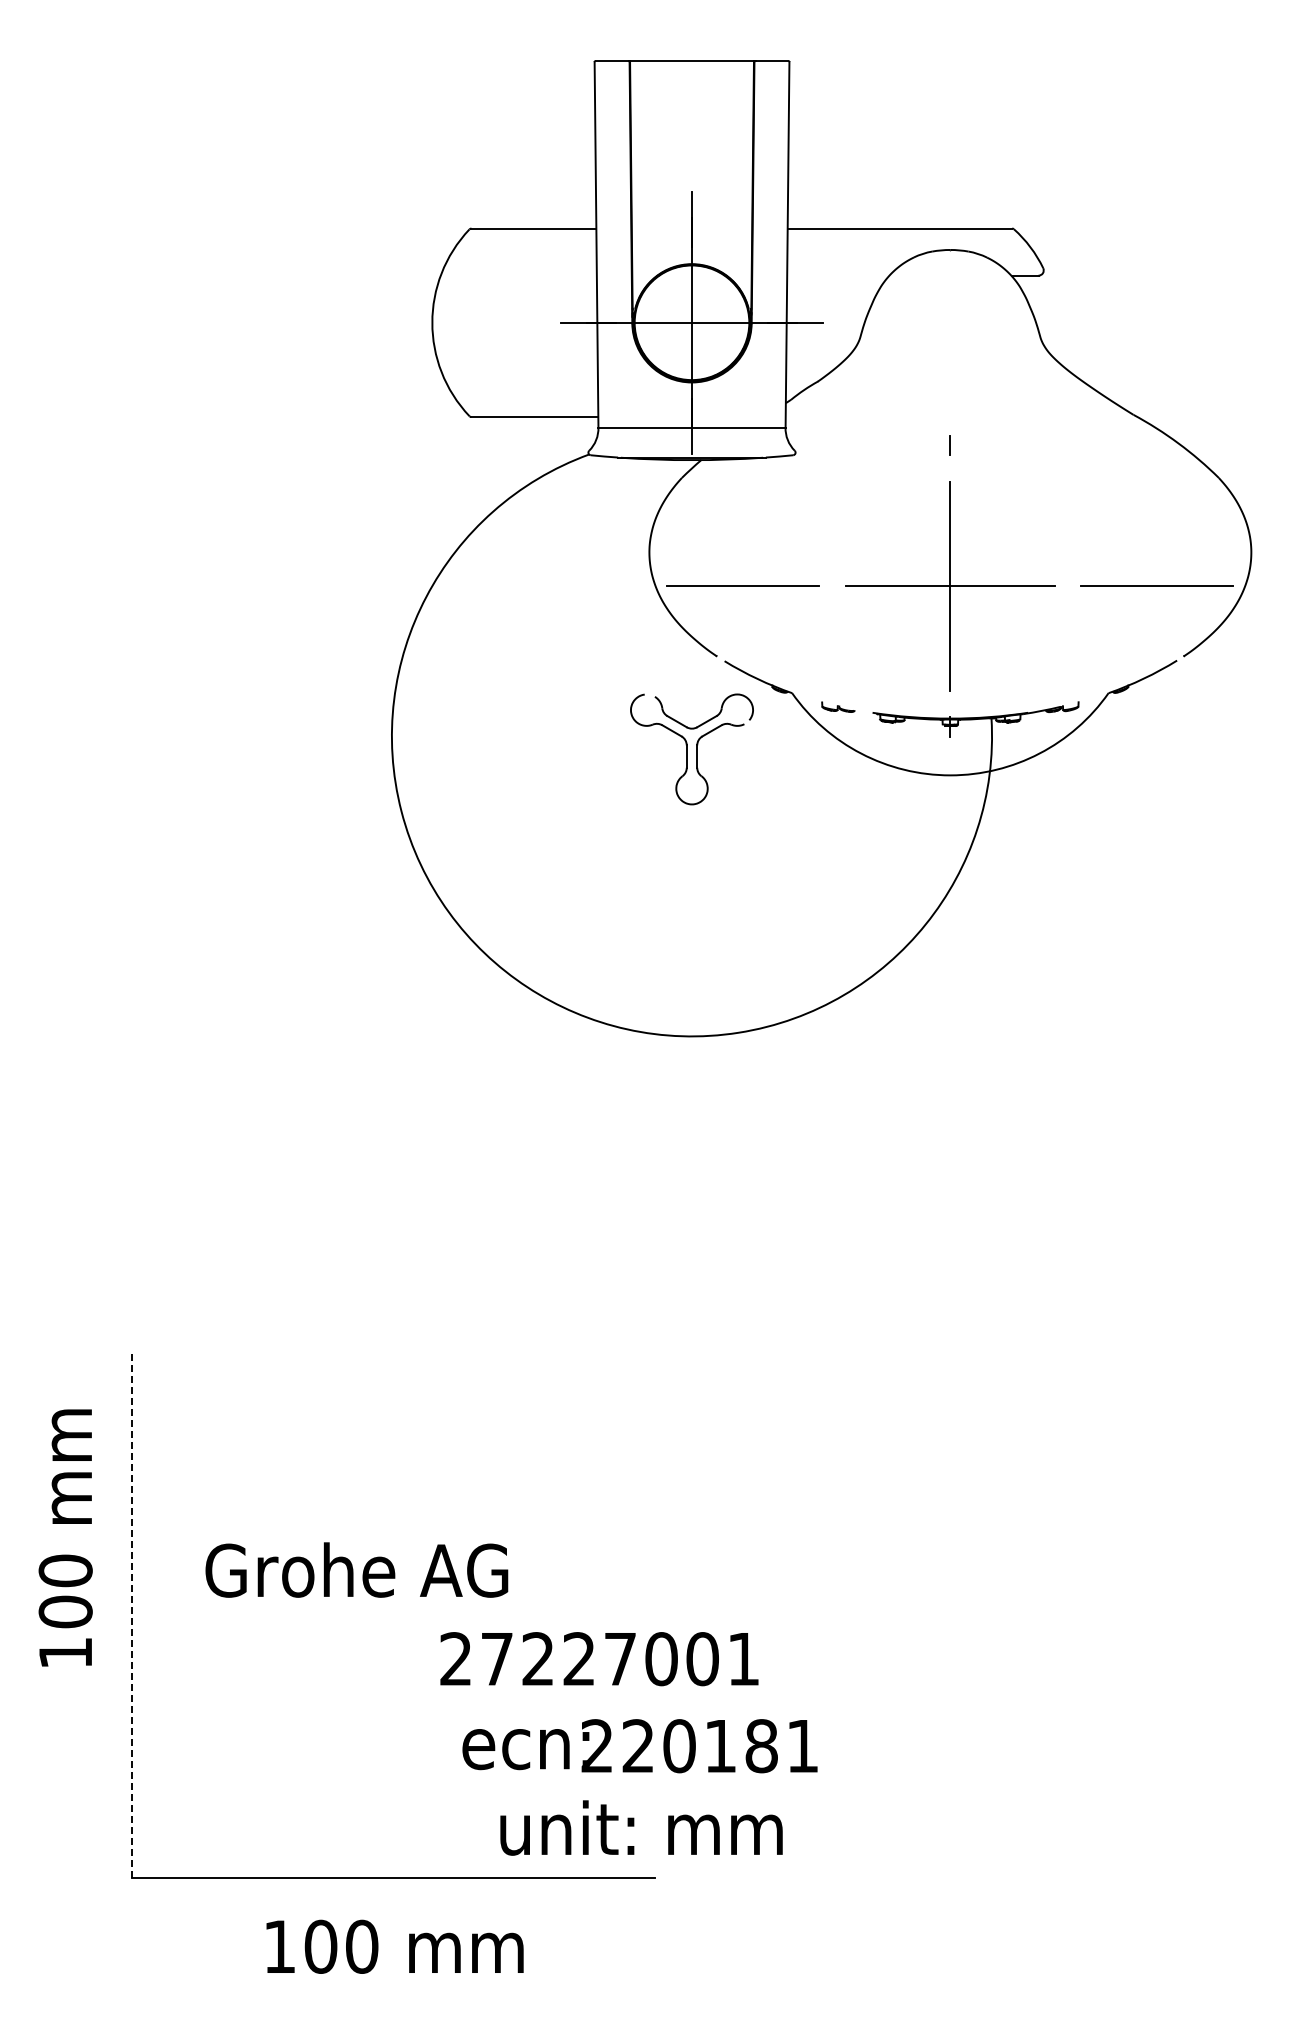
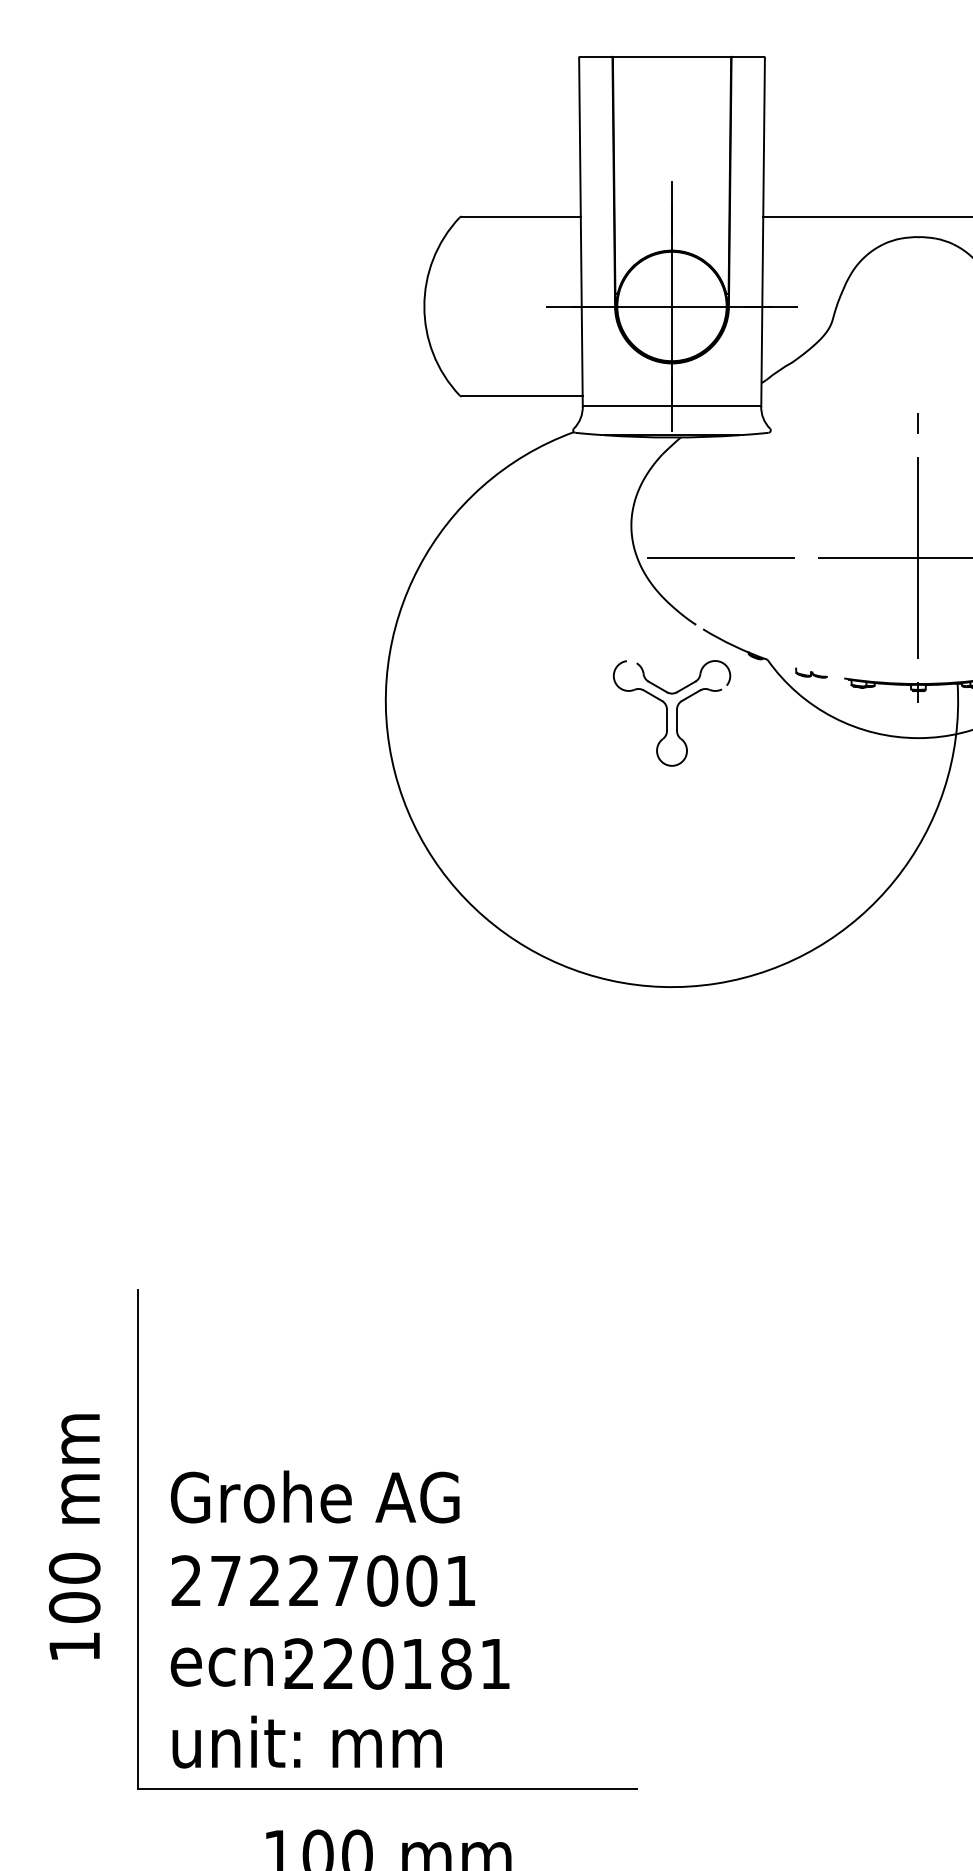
text: (65, 1537) -> (74, 1536), moved
text: (356, 1569) -> (314, 1496), moved
line: (131, 1615) -> (137, 1539), dashed -> solid
text: (599, 1659) -> (323, 1581), moved
text: (639, 1746) -> (339, 1664), moved
text: (641, 1827) -> (307, 1741), moved

